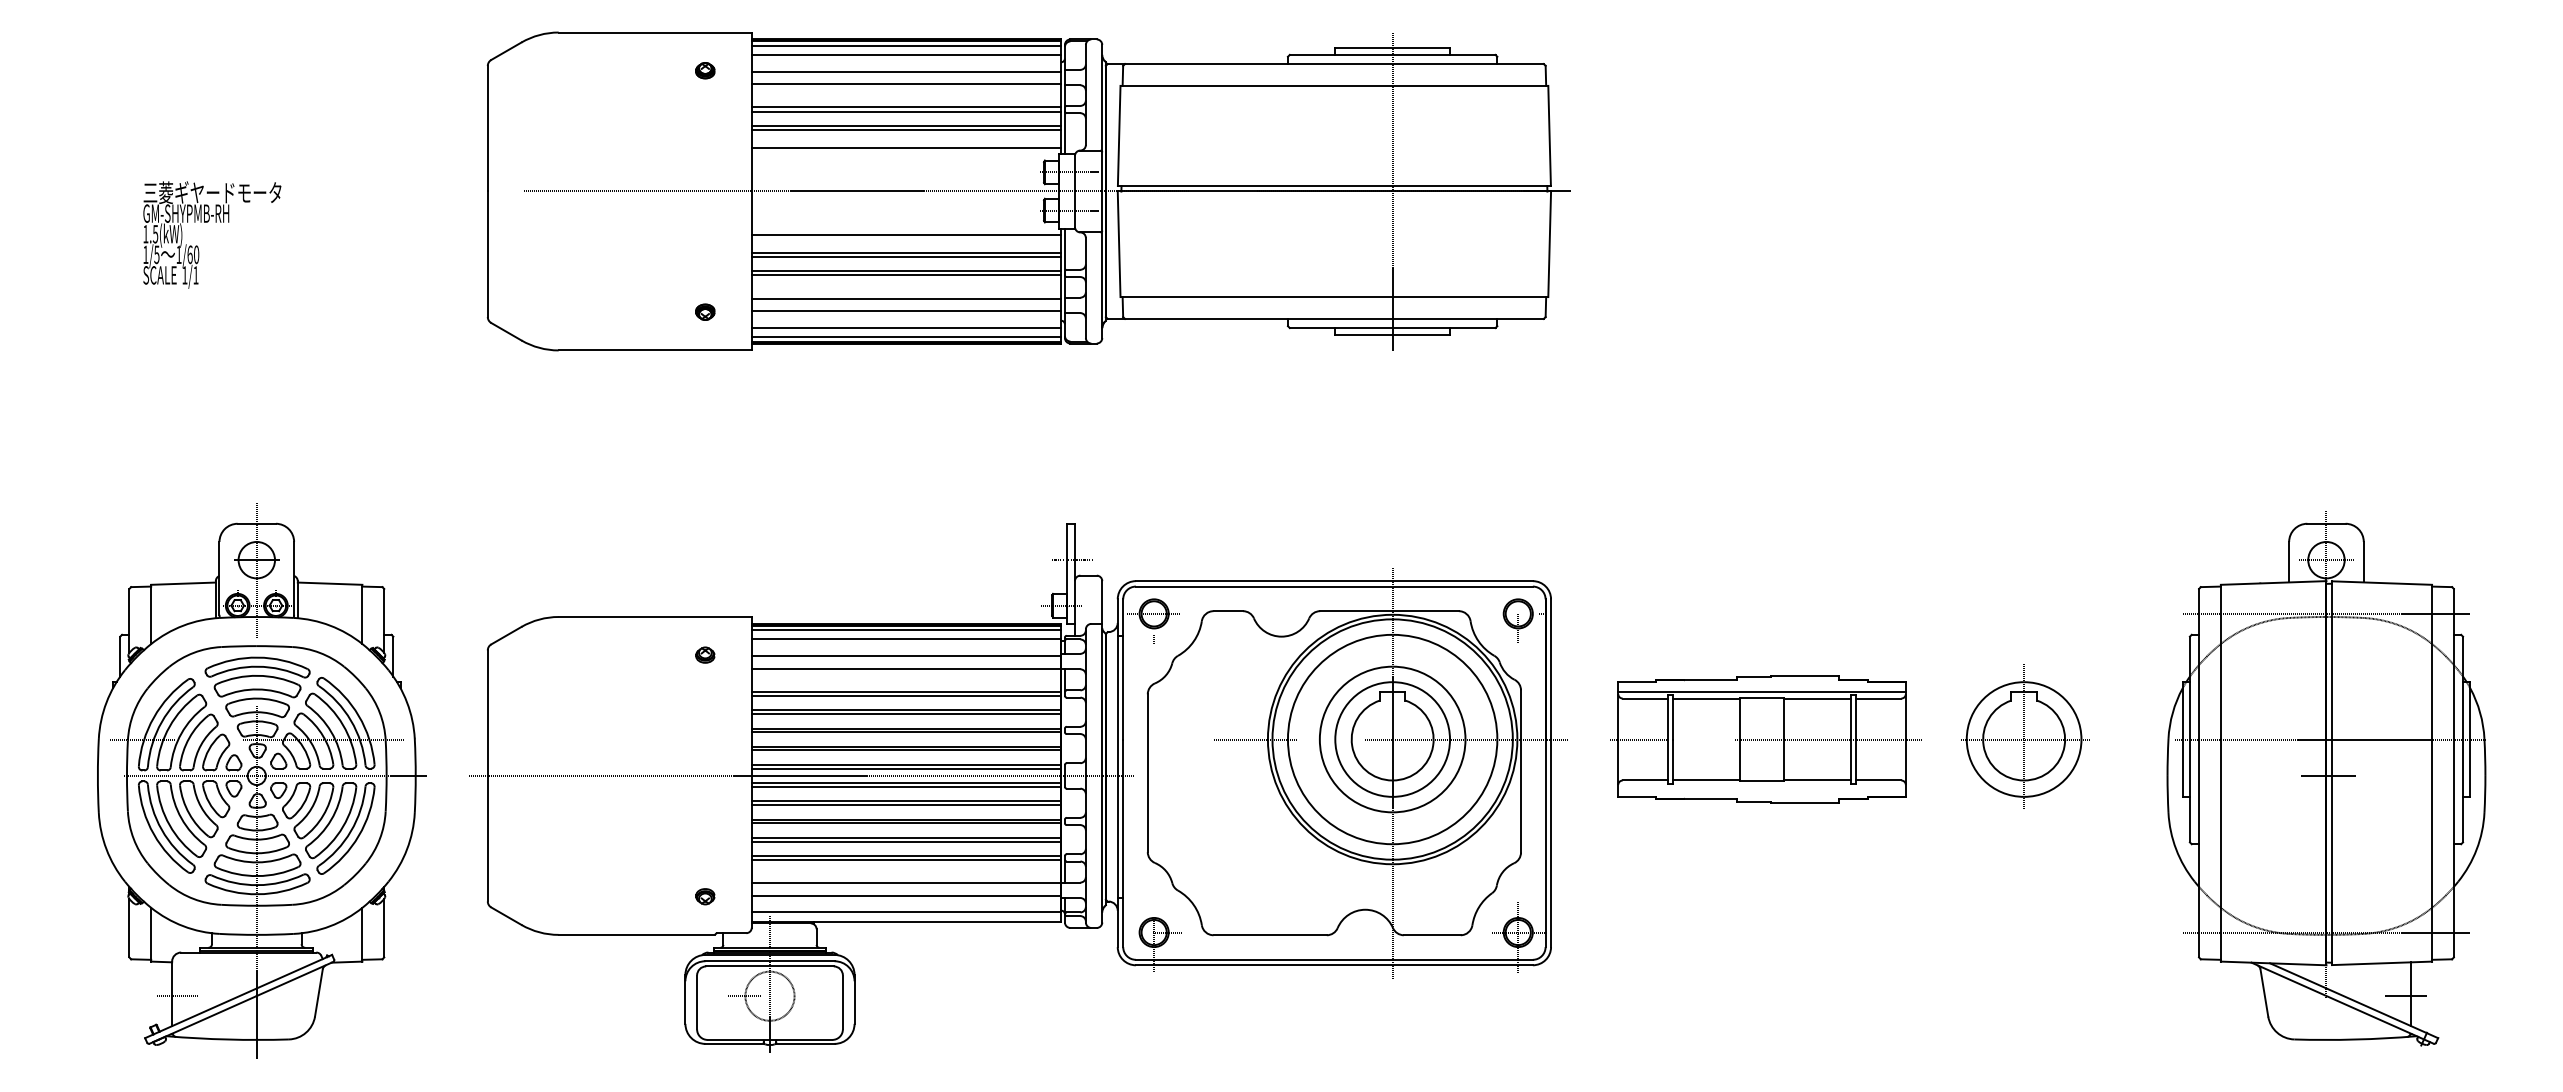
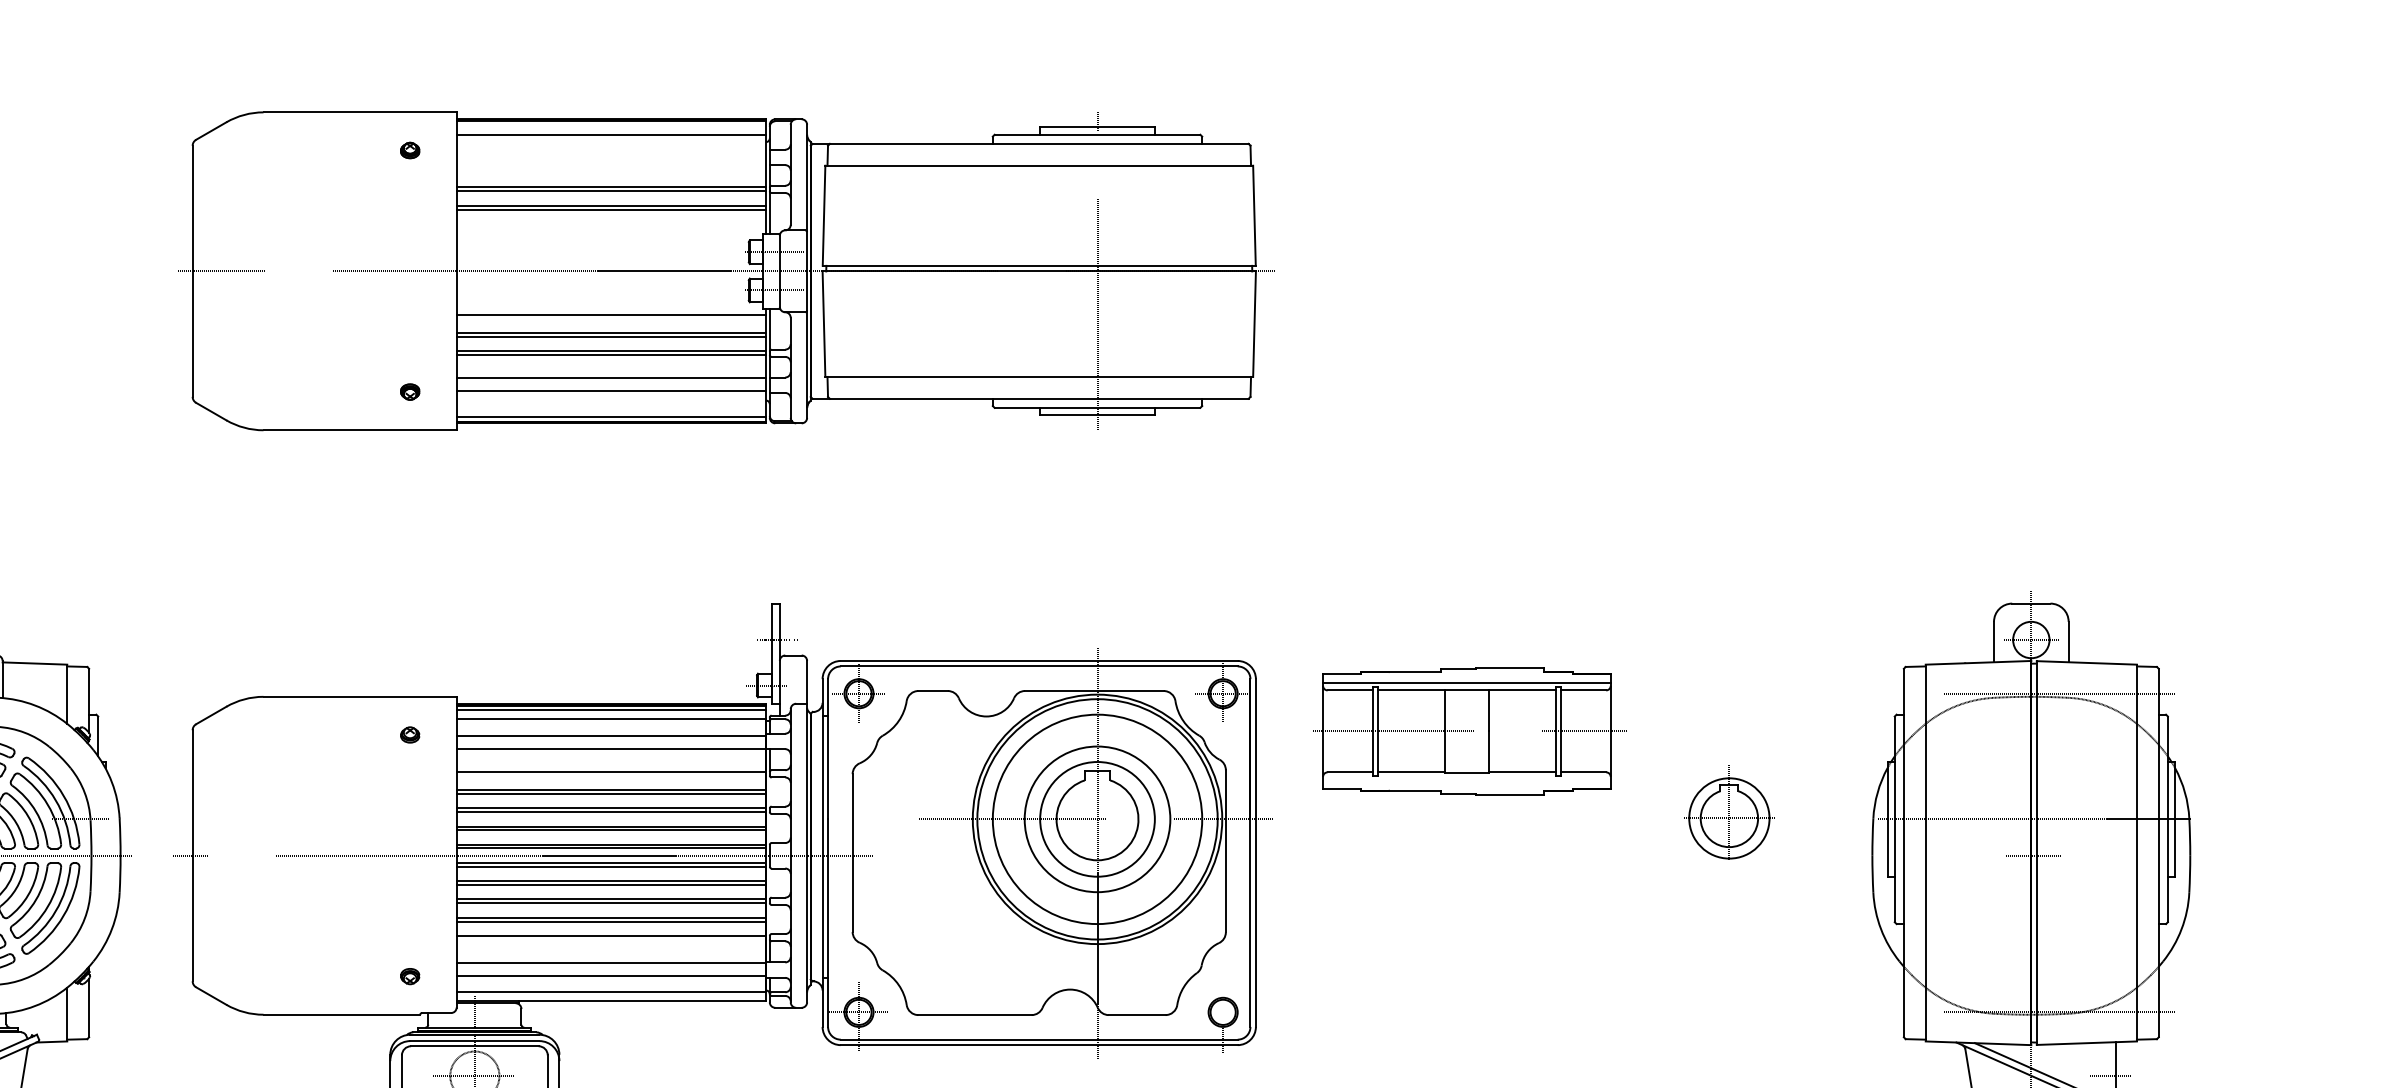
line: (906, 45) -> (611, 125), removed
line: (906, 71) -> (611, 151), removed
line: (906, 84) -> (611, 164), removed
line: (906, 147) -> (611, 227), removed
line: (906, 328) -> (611, 408), removed
line: (906, 695) -> (611, 775), removed
part: (2025, 736) -> (1730, 816), size x0.7
part: (1765, 739) -> (1470, 731), moved
line: (906, 859) -> (611, 939), removed

